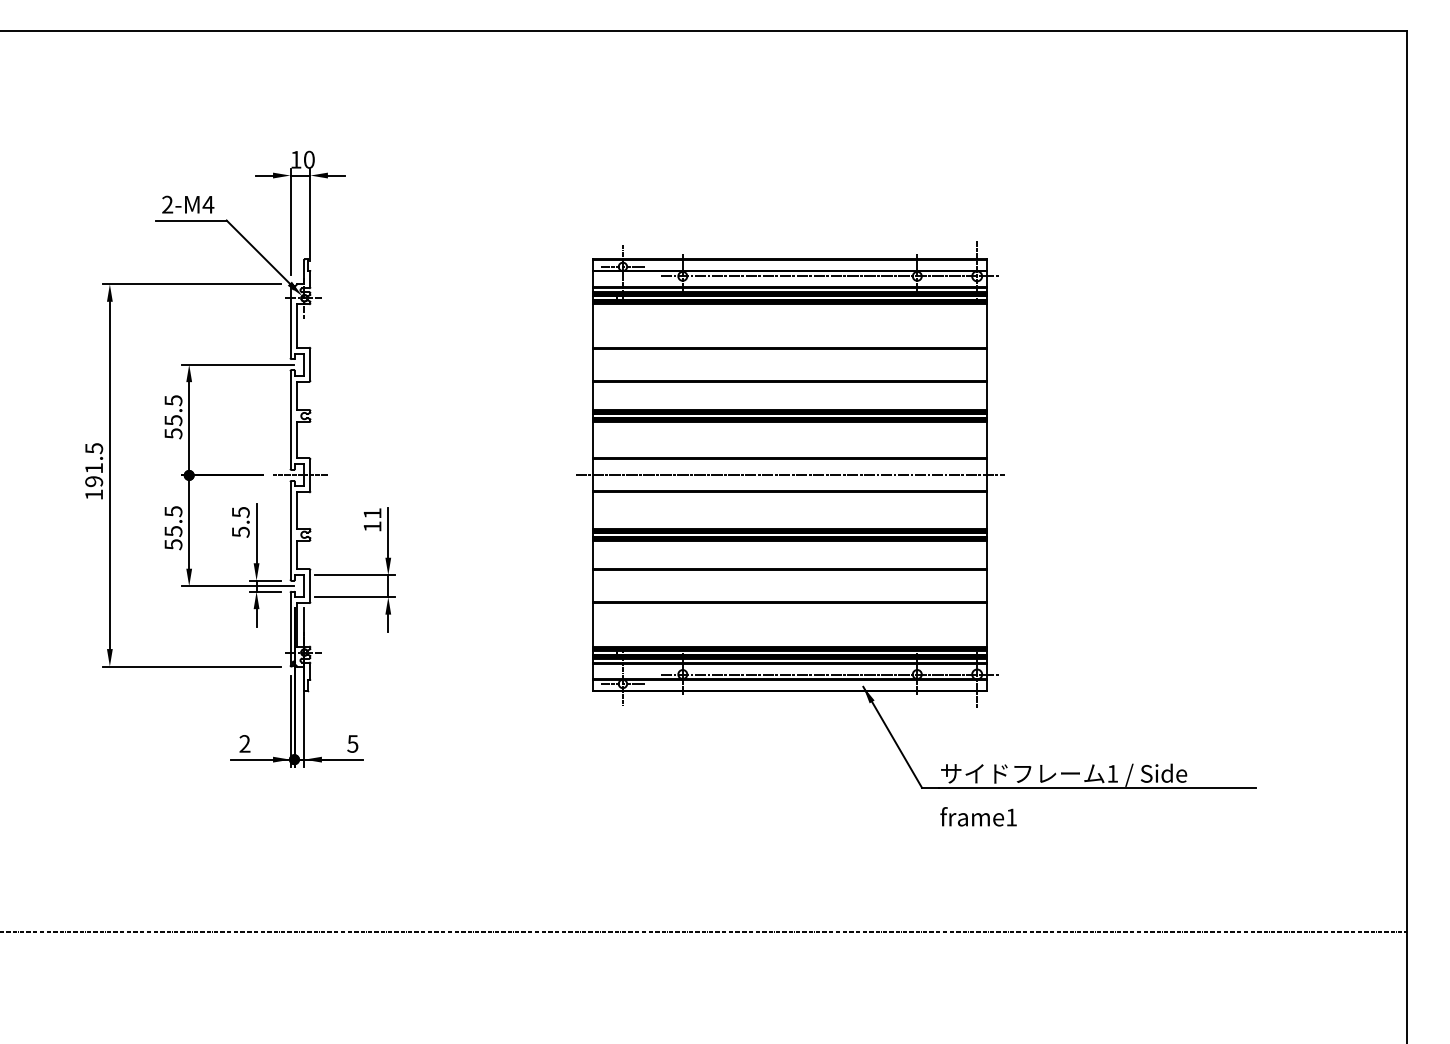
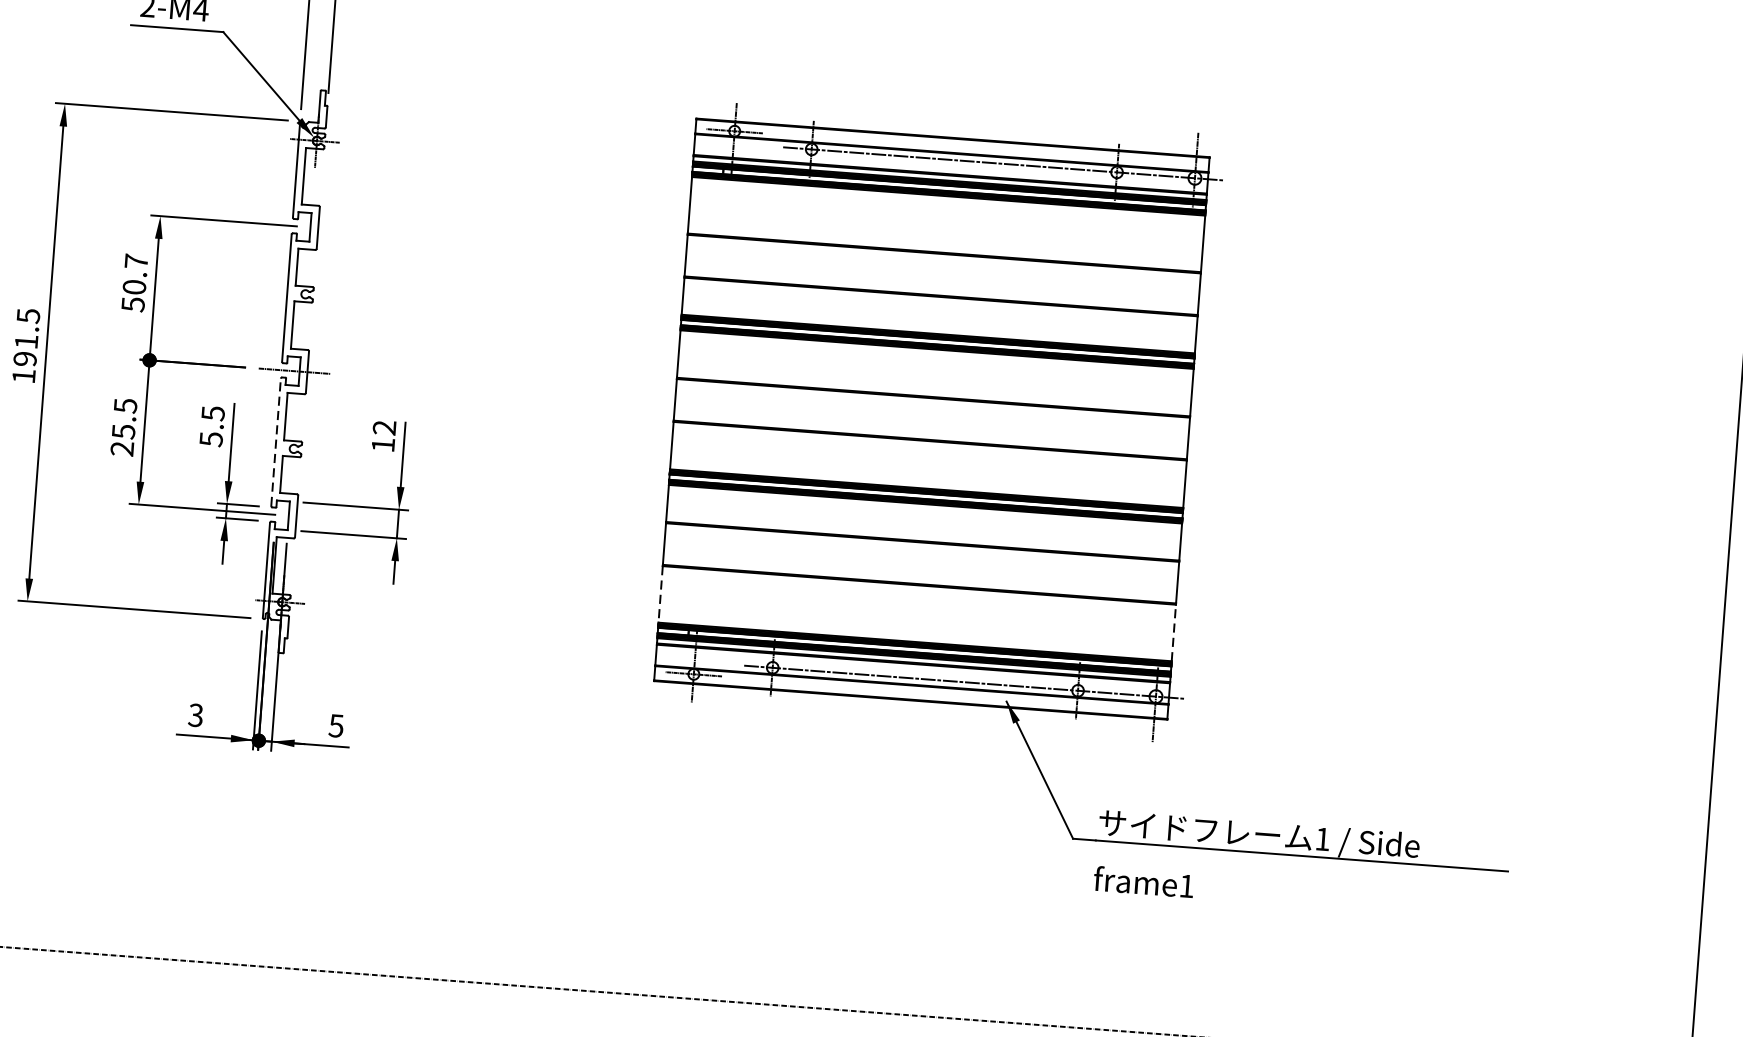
text: (173, 410) -> (135, 274), 55.5 -> 50.7
line: (789, 475) -> (931, 419), removed
text: (372, 513) -> (384, 427), 11 -> 12
line: (290, 530) -> (276, 441), solid -> dashed
text: (173, 544) -> (122, 448), 55.5 -> 25.5
line: (593, 624) -> (661, 593), solid -> dashed
line: (987, 624) -> (1174, 632), solid -> dashed
text: (244, 743) -> (195, 714), 2 -> 3

